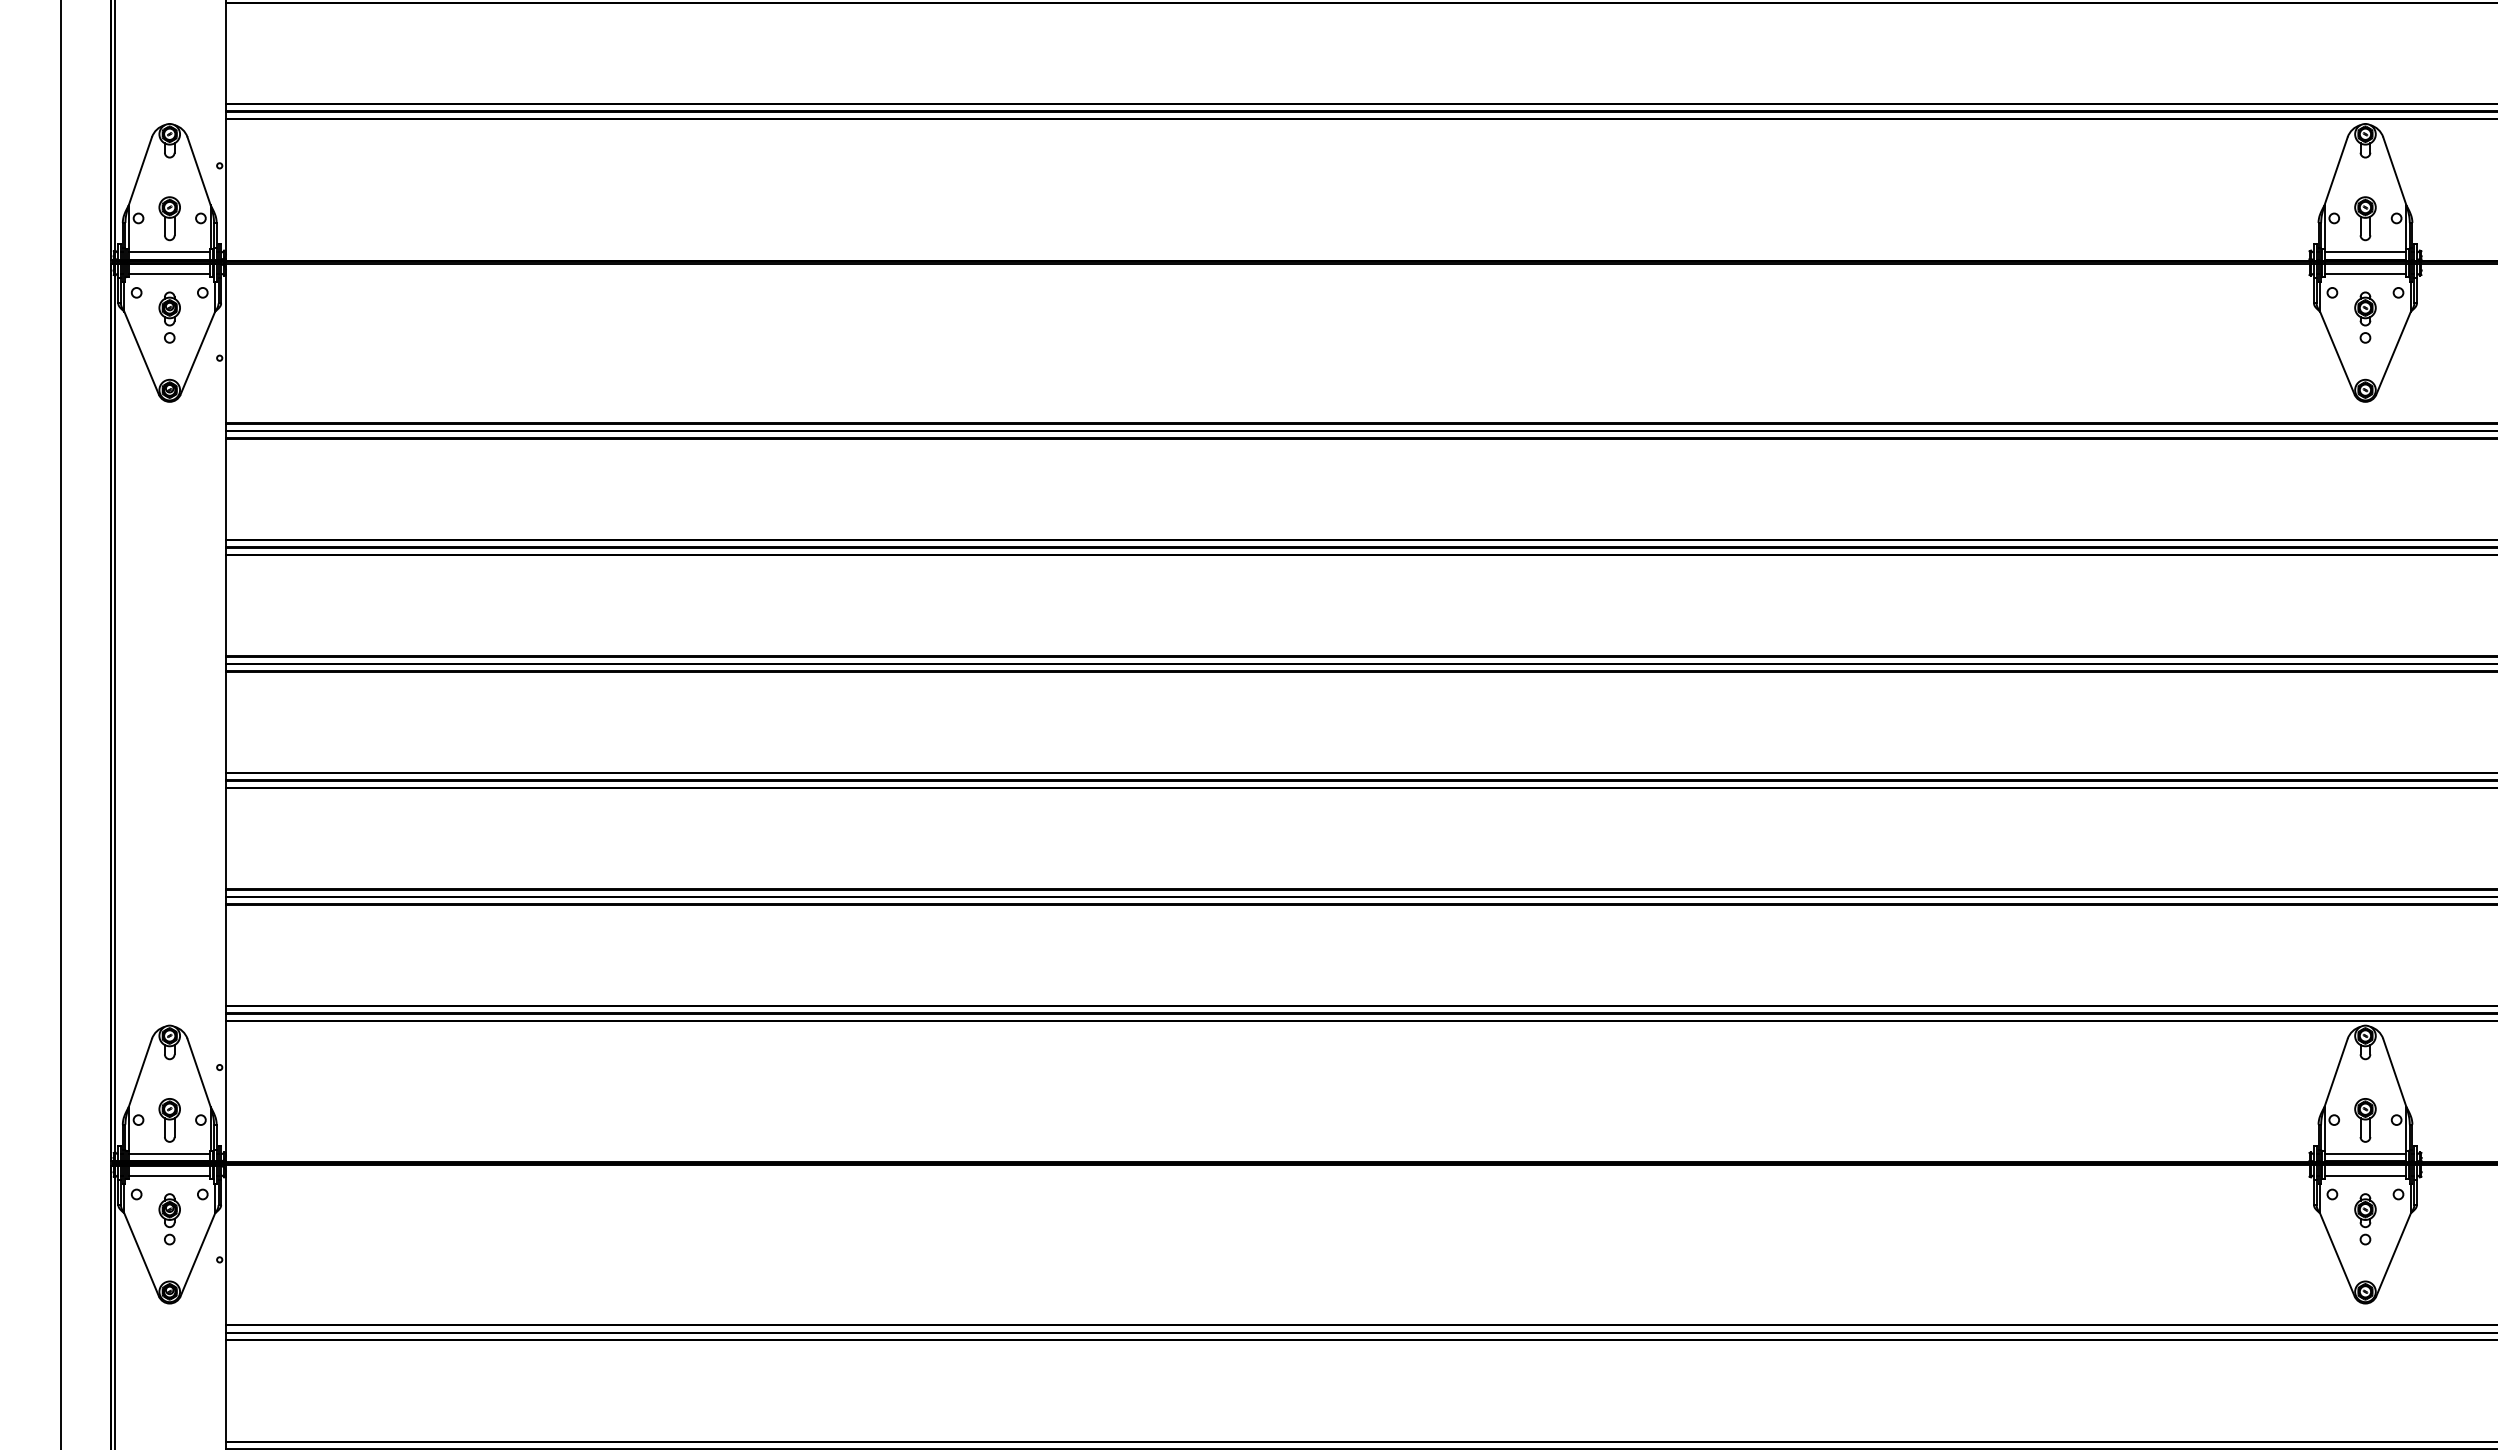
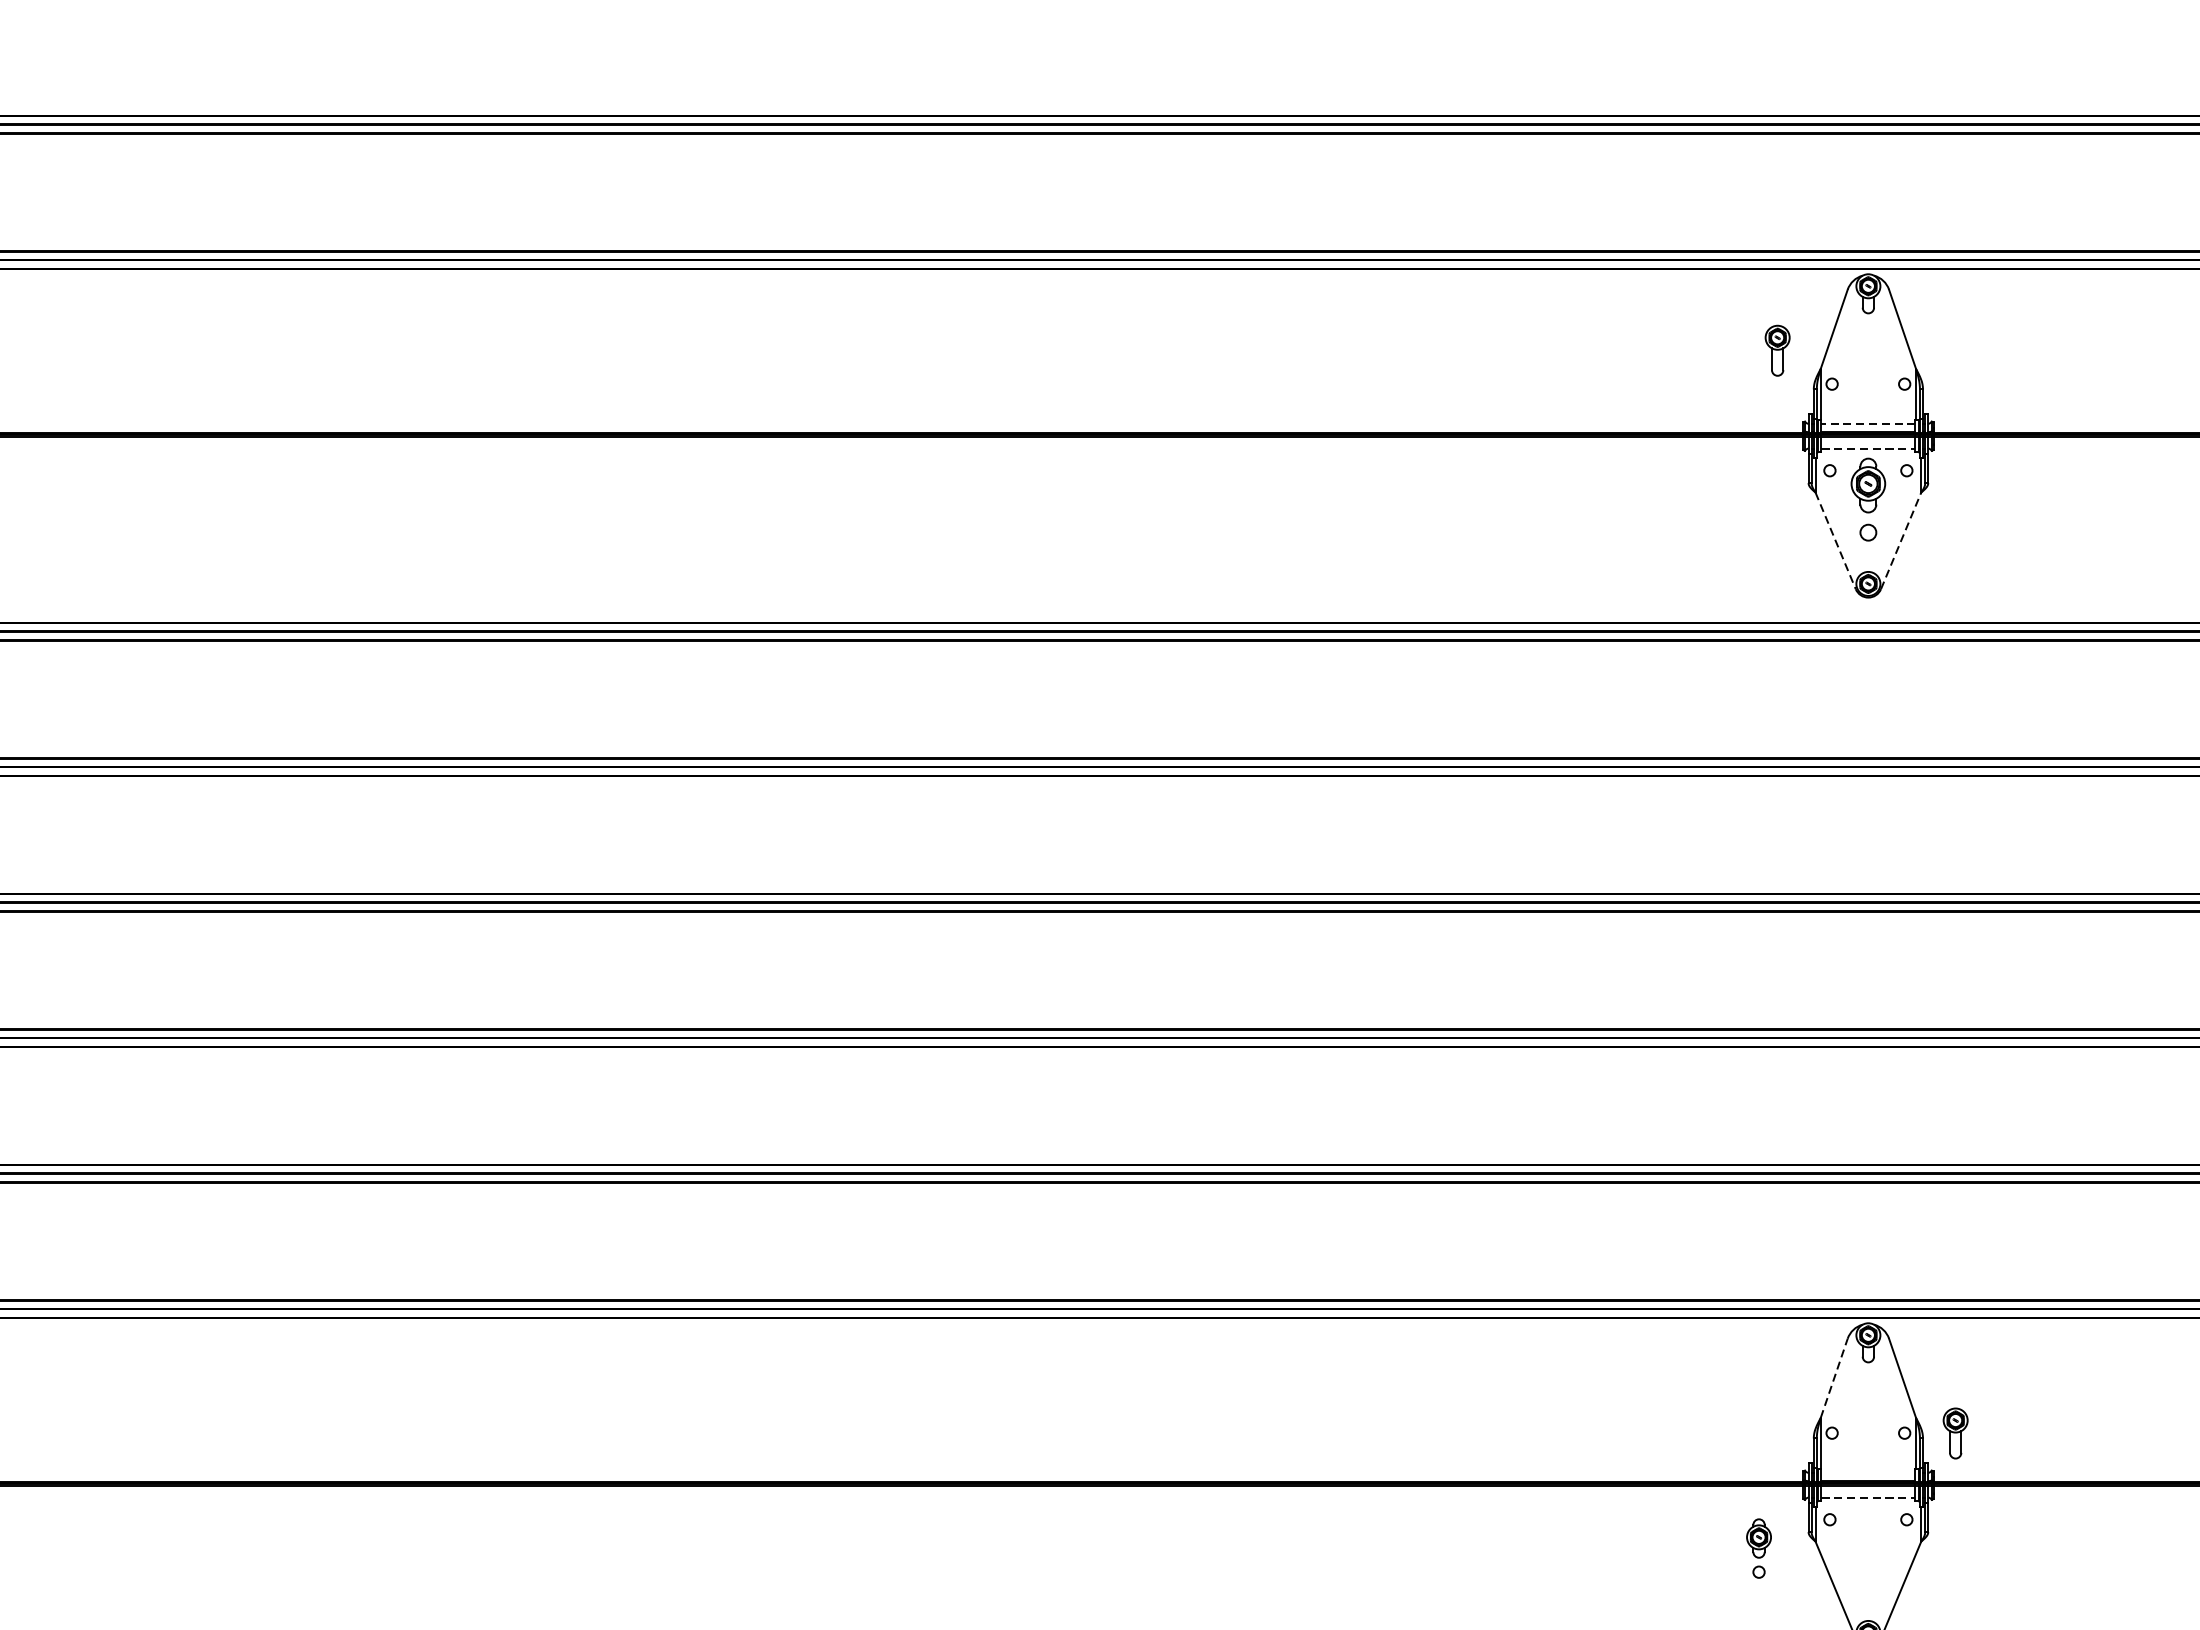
part: (2365, 218) -> (1777, 350), moved
line: (2364, 252) -> (1867, 423), solid -> dashed
line: (2365, 273) -> (1868, 448), solid -> dashed
part: (2365, 317) -> (1868, 499), size x1.4
line: (2393, 352) -> (1901, 540), solid -> dashed
line: (2337, 353) -> (1835, 541), solid -> dashed
line: (2336, 1072) -> (1834, 1377), solid -> dashed
part: (2365, 1120) -> (1955, 1433), moved
line: (2365, 1154) -> (1868, 1473), removed
line: (2365, 1175) -> (1868, 1497), solid -> dashed
part: (2365, 1219) -> (1759, 1548), moved

